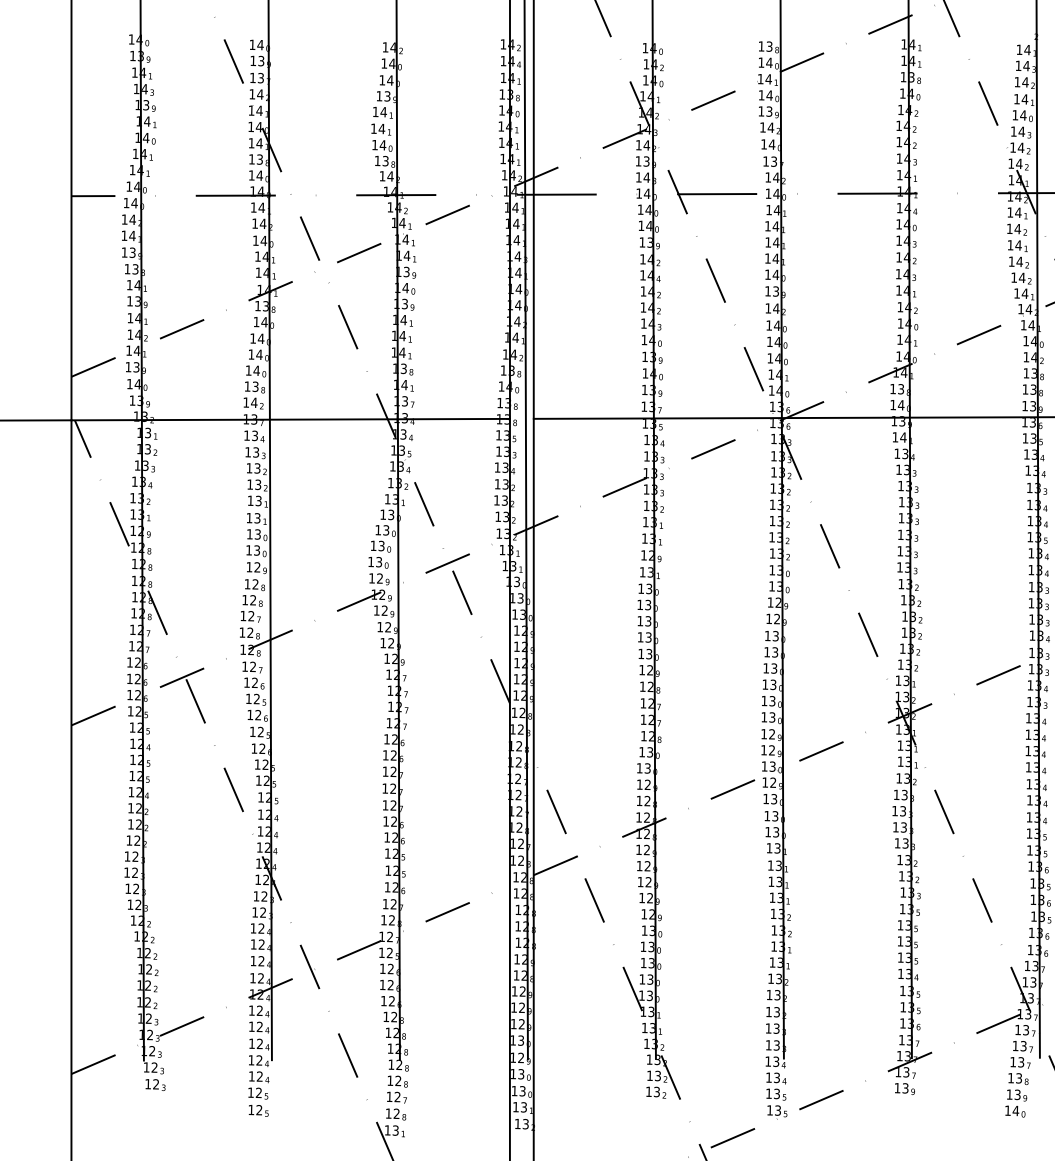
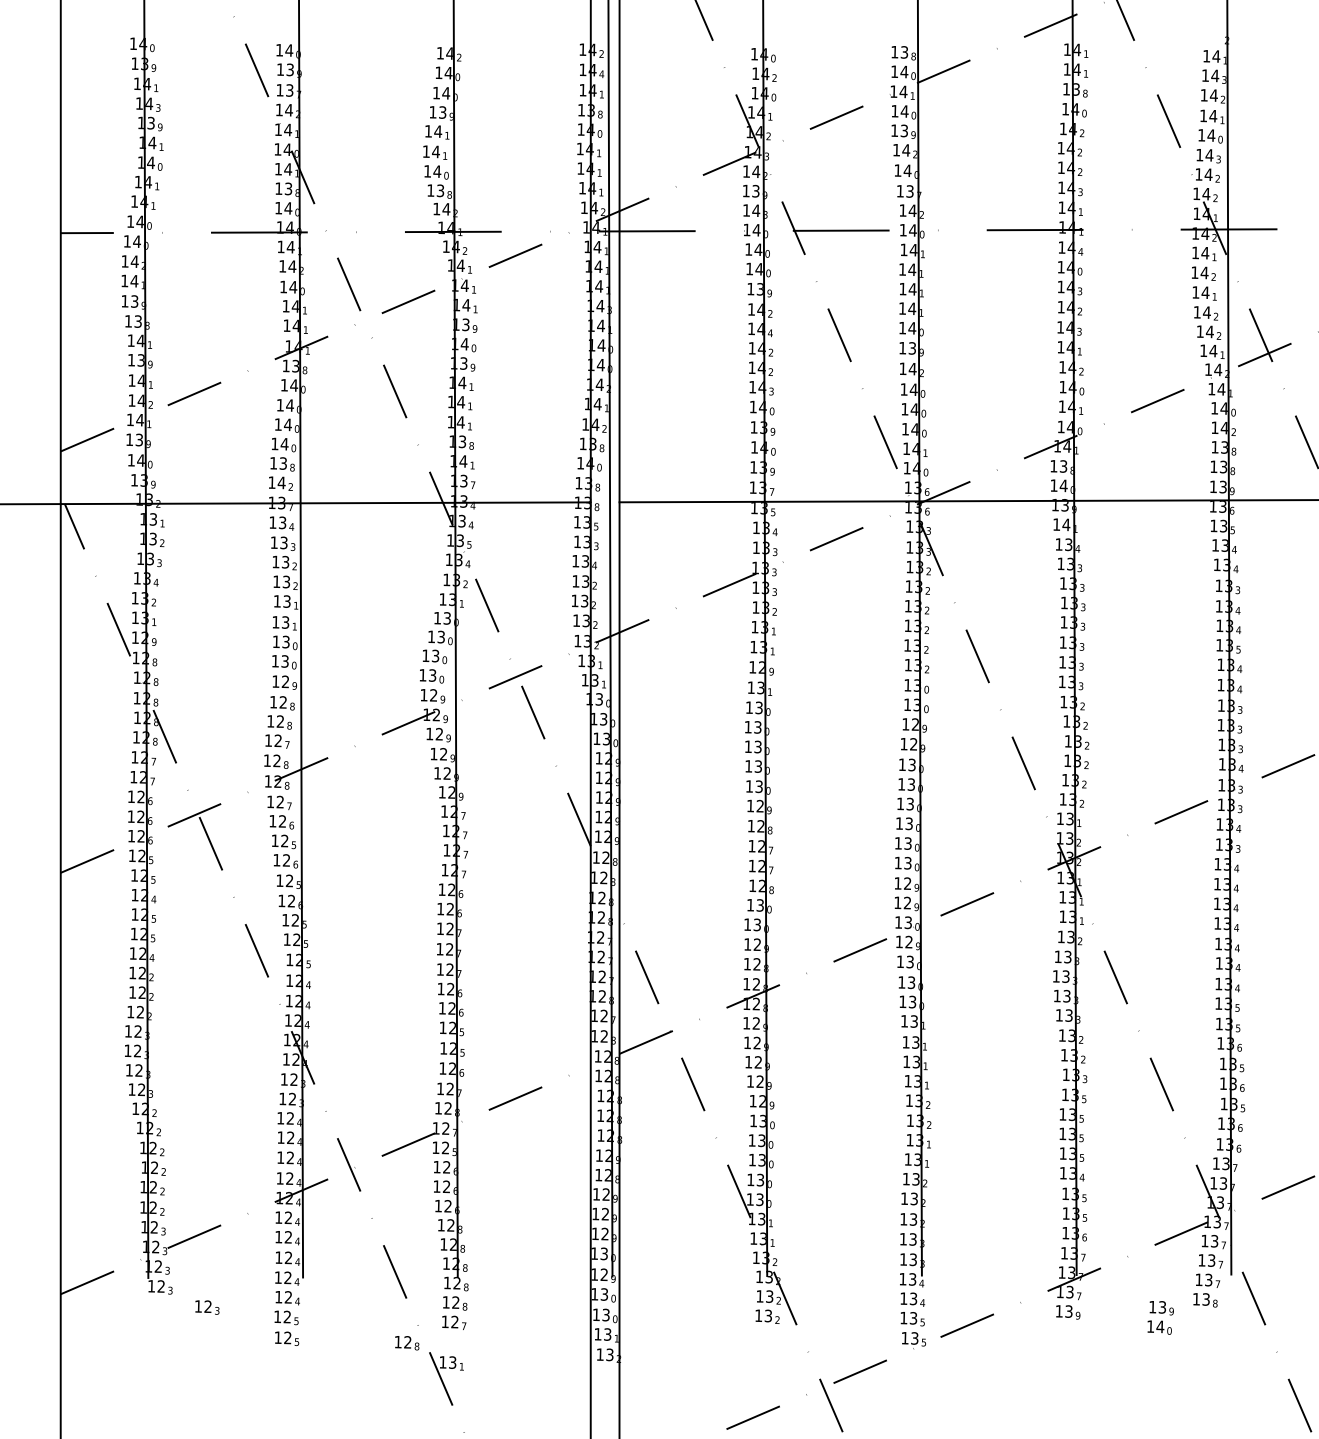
text: (155, 1084) -> (207, 1307), moved
text: (1016, 1103) -> (1160, 1317), moved
text: (396, 1114) -> (407, 1343), moved

